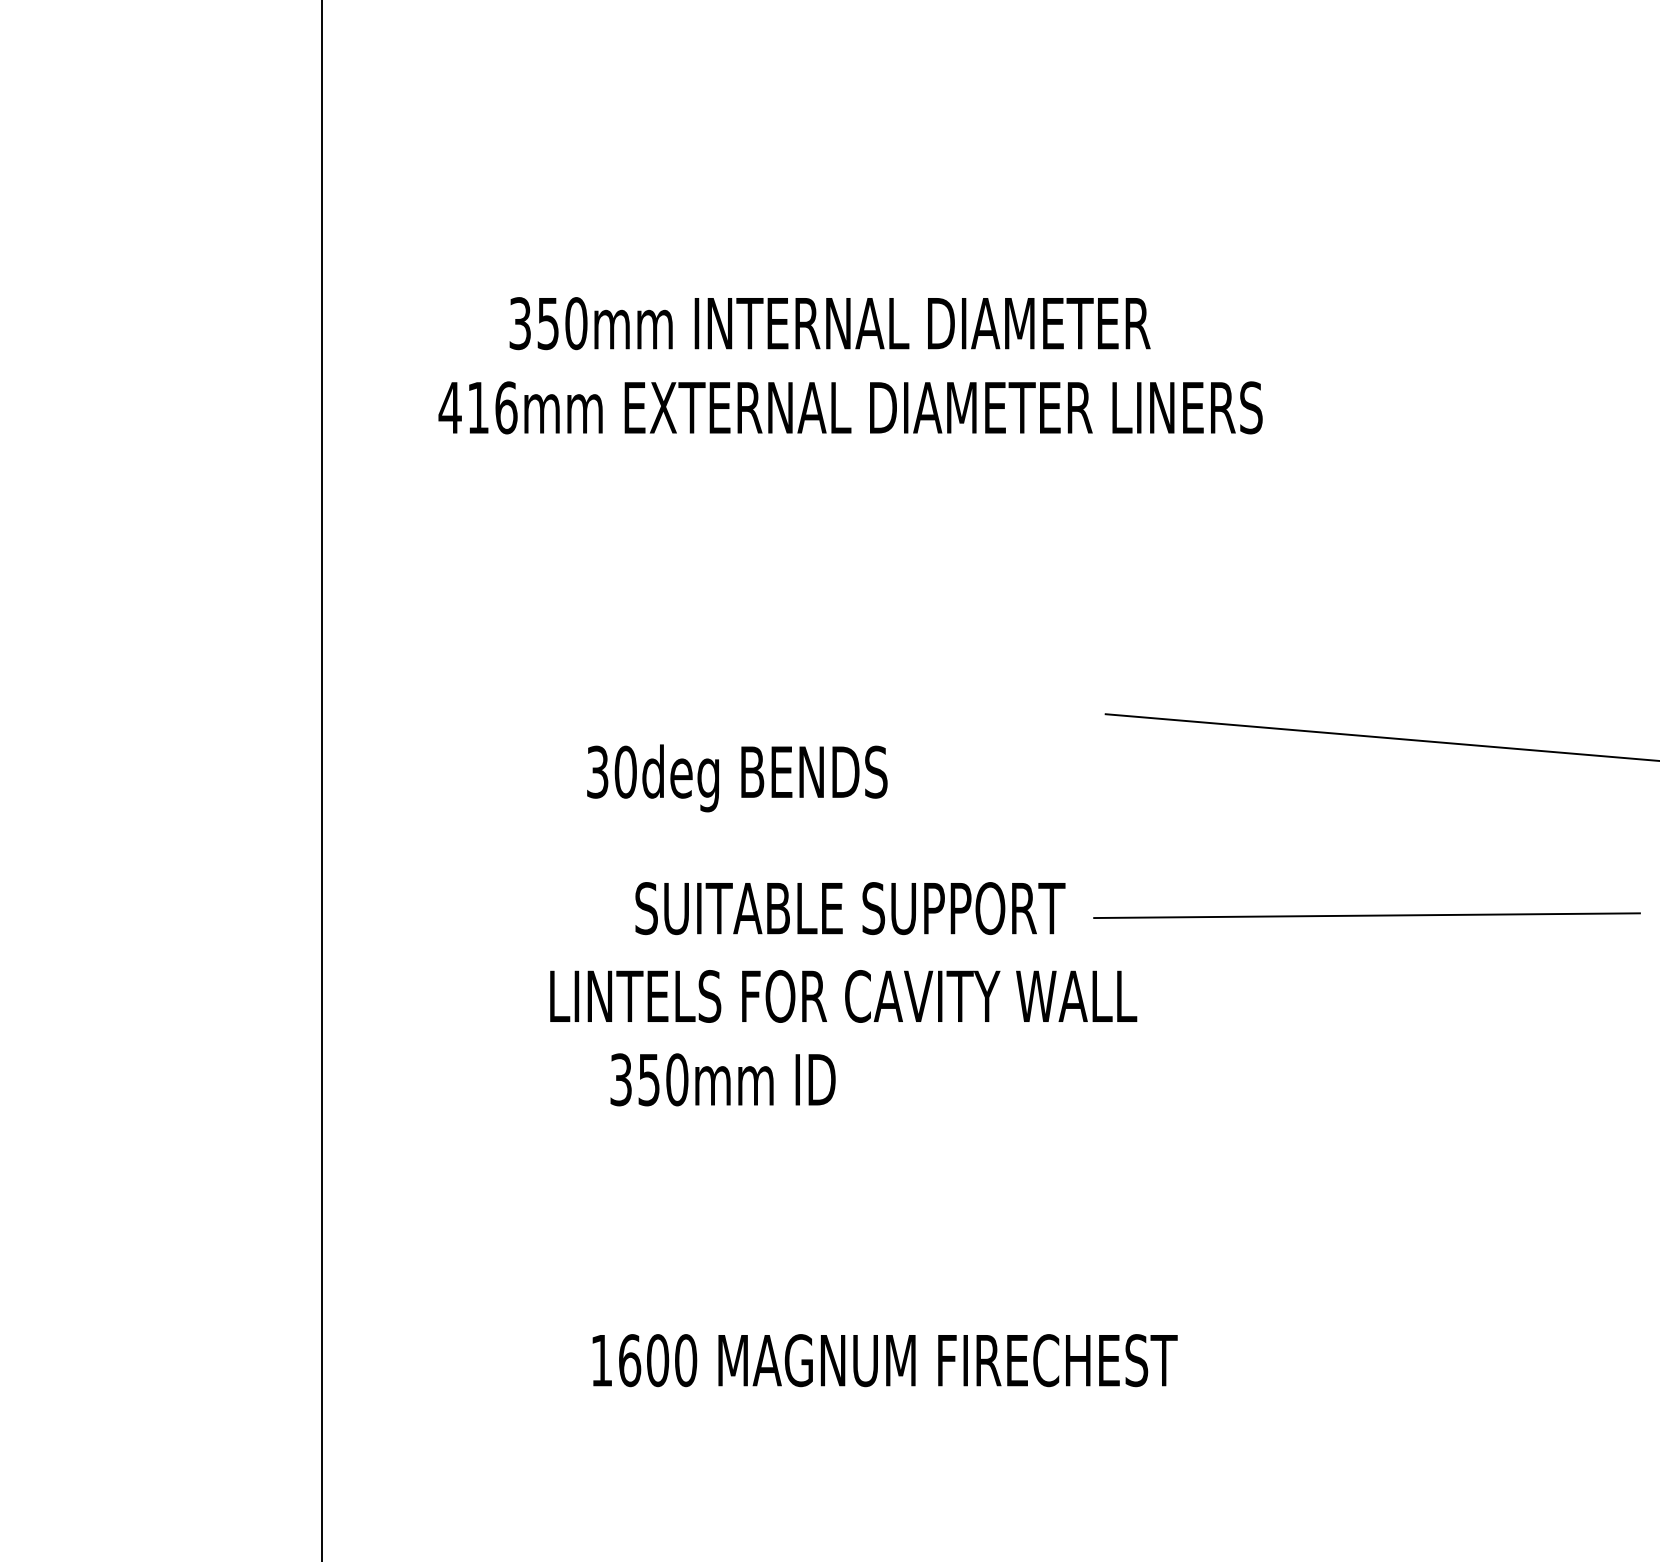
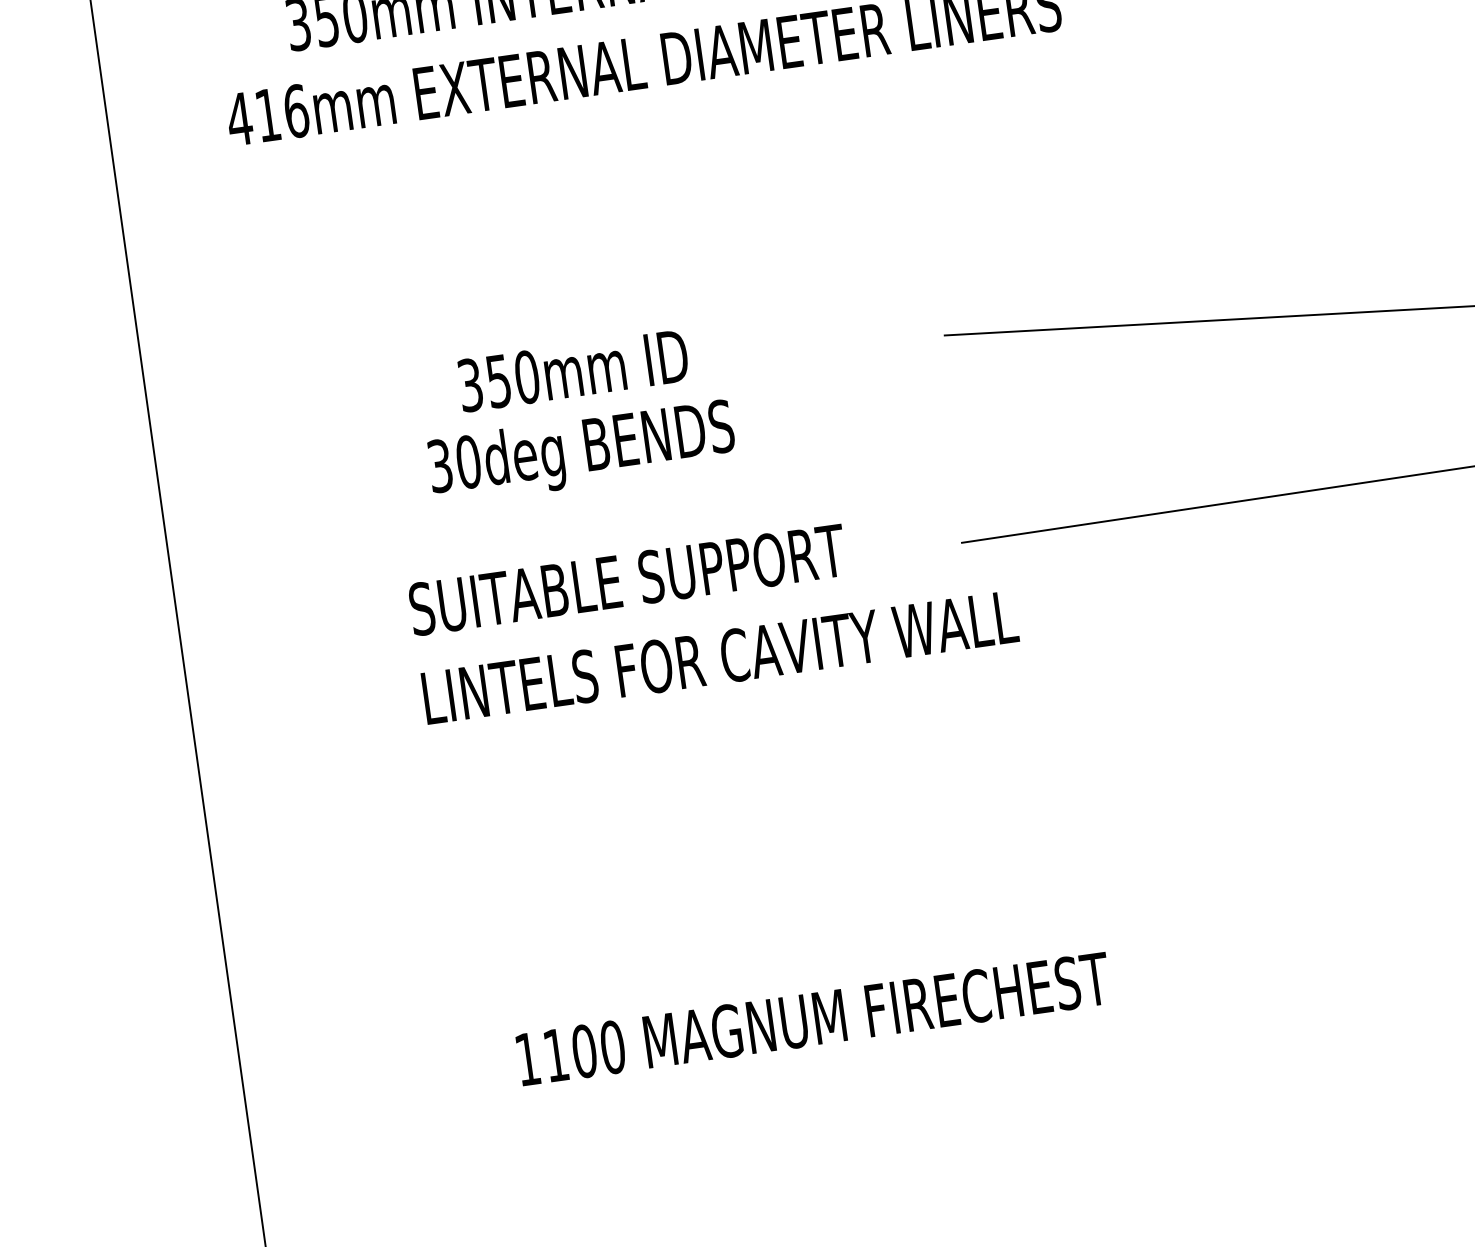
text: (850, 908) -> (627, 579), moved
text: (722, 1079) -> (572, 370), moved
text: (630, 1360) -> (556, 1055), 1600 -> 1100

